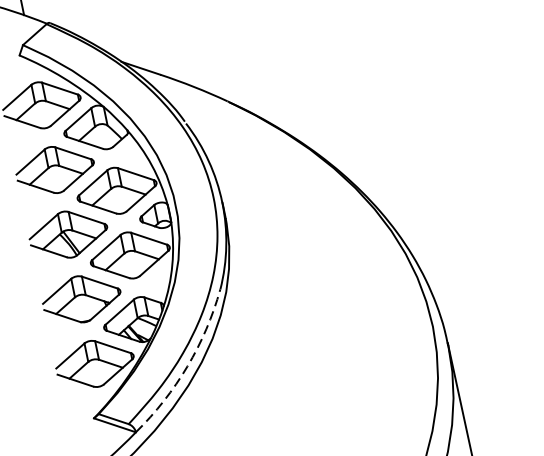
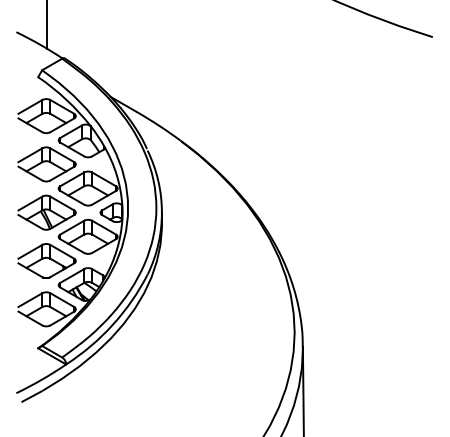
arc: (186, 366) -> (112, 324), dashed -> solid

